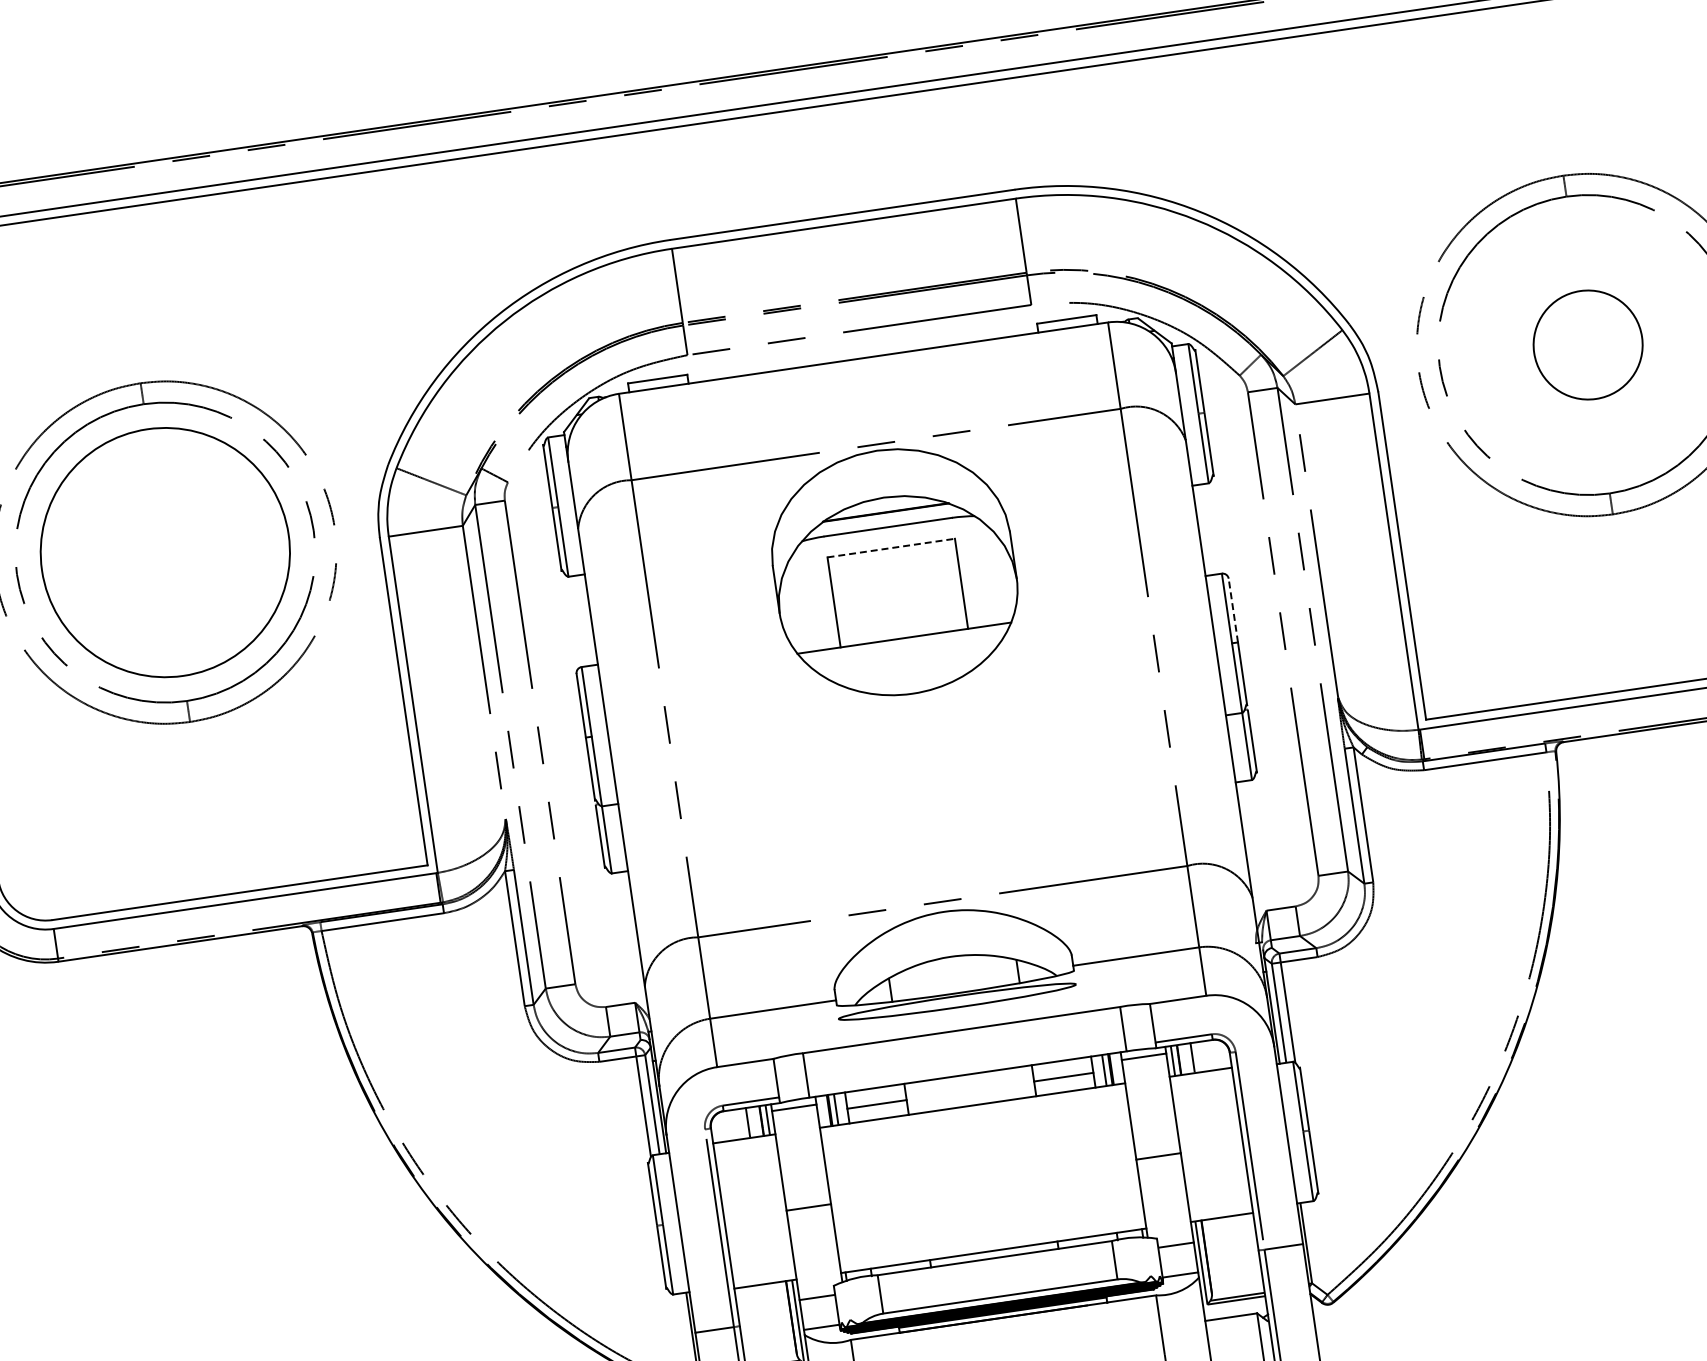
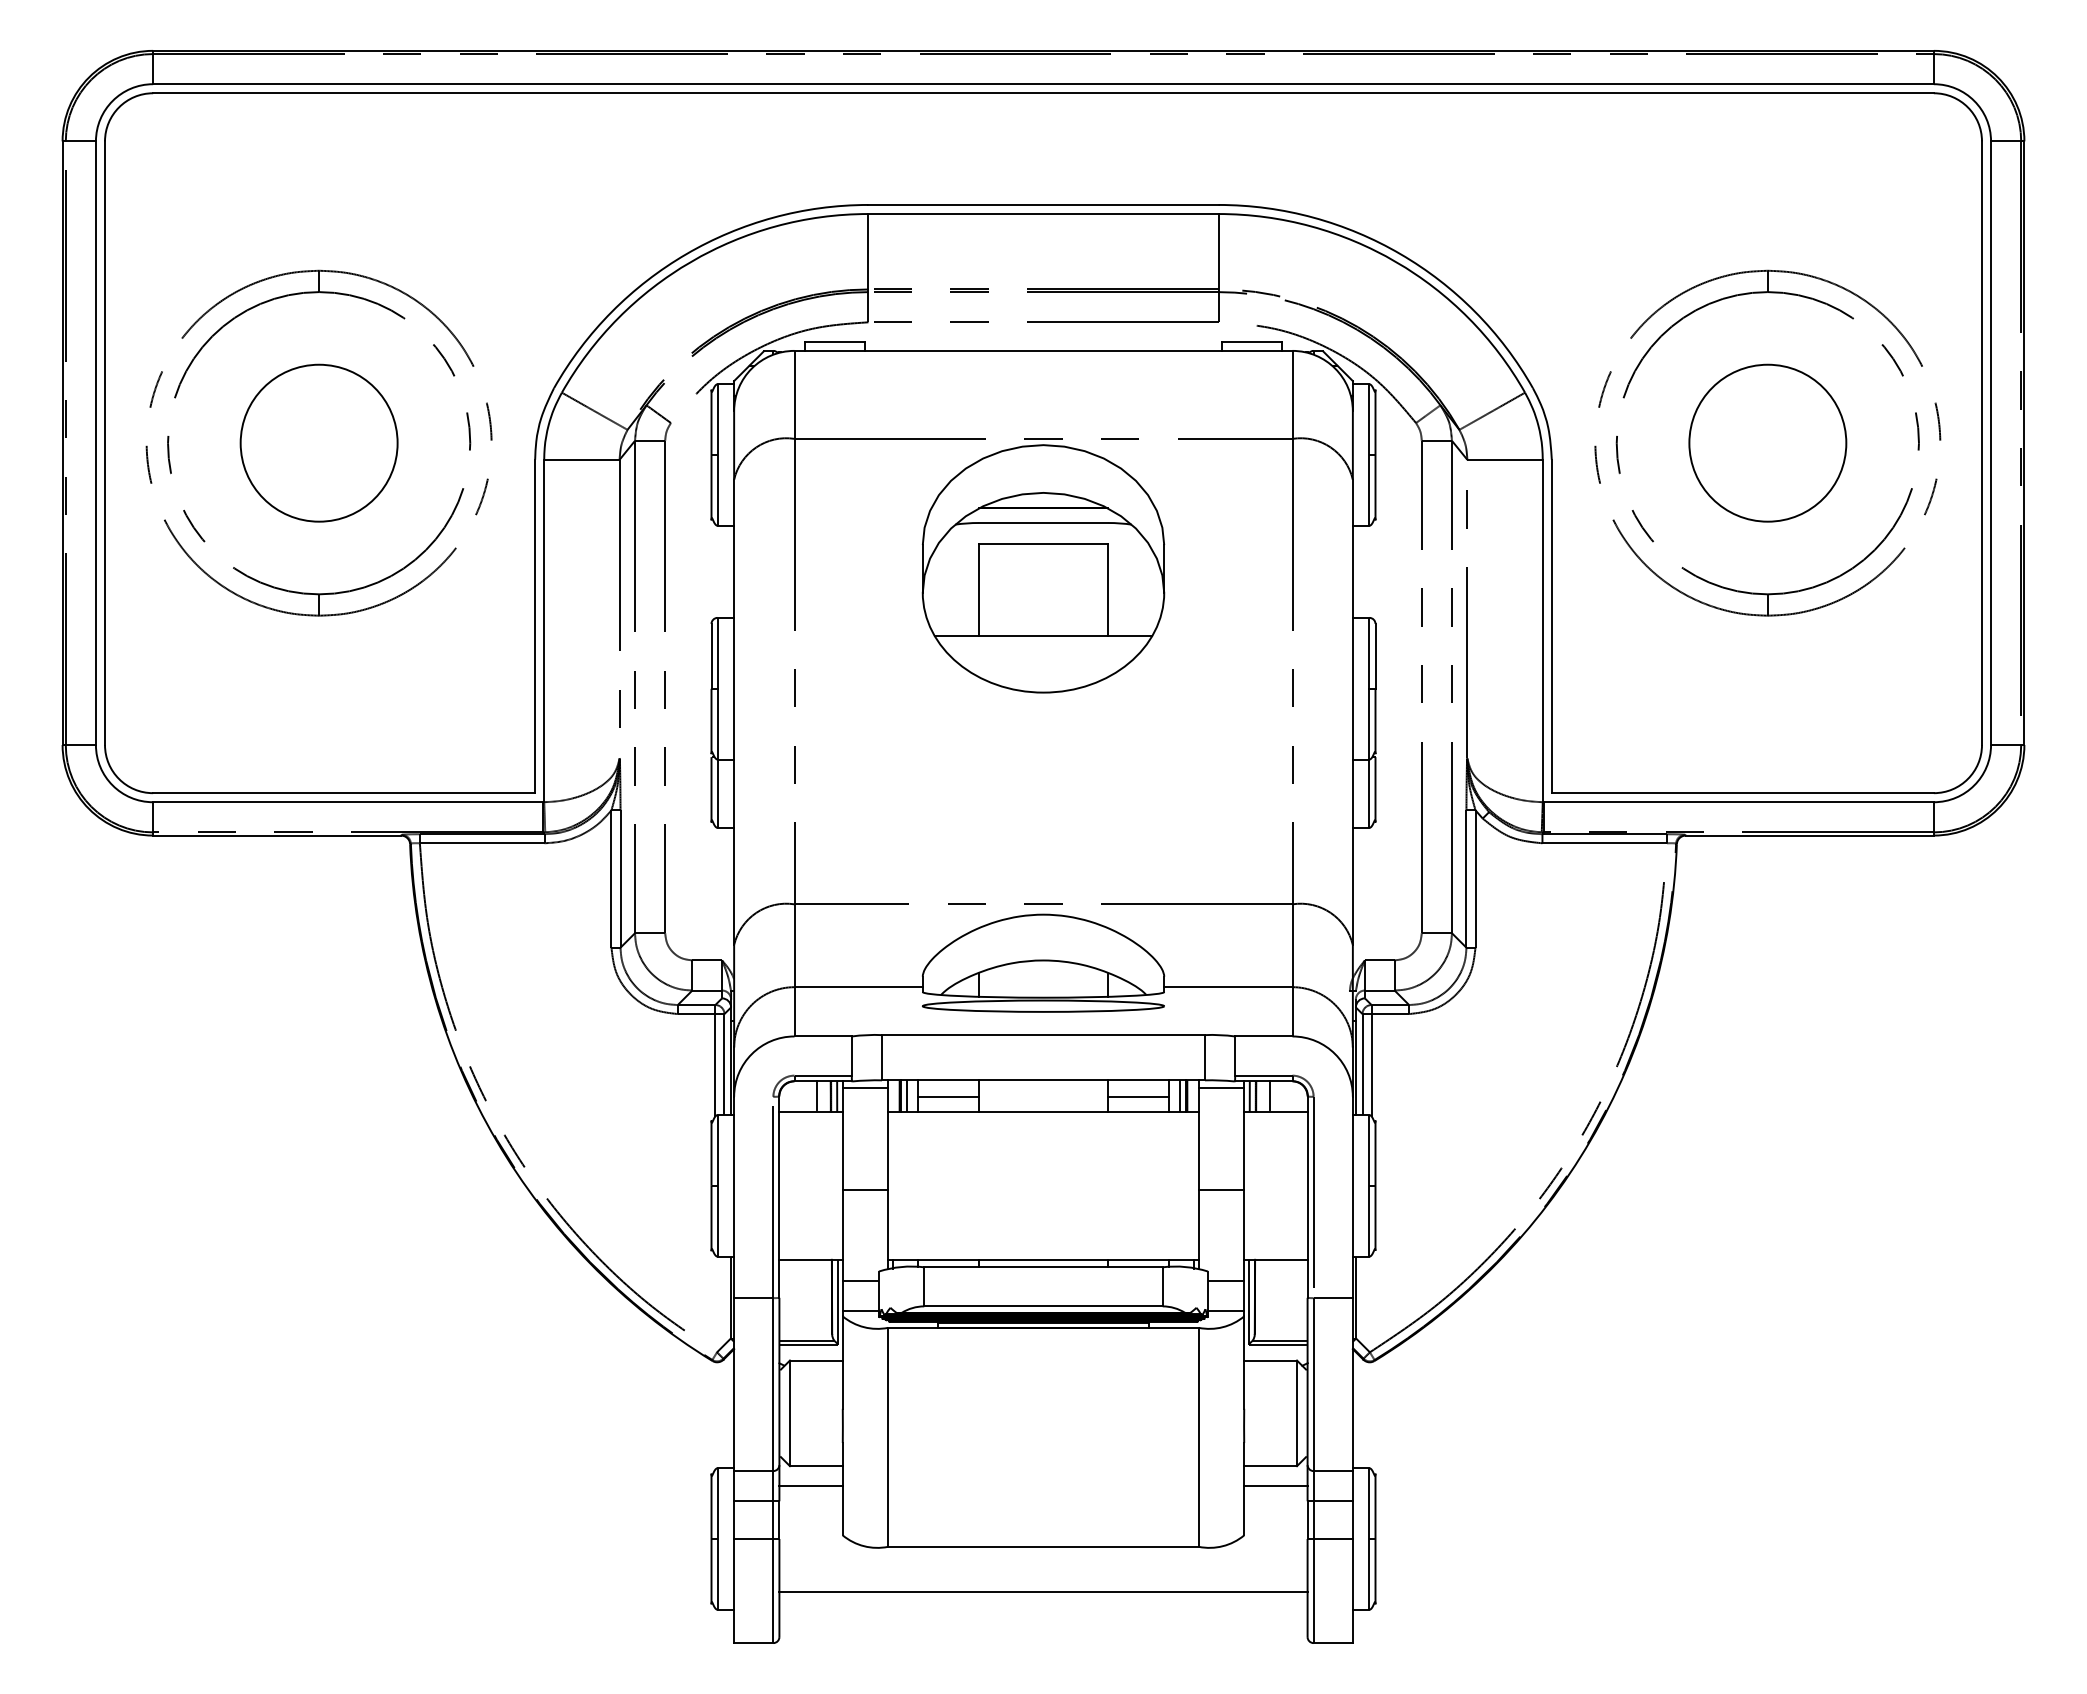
circle: (1587, 344) -> (1767, 442), size x1.43
line: (891, 548) -> (1043, 544), dashed -> solid
circle: (164, 551) -> (318, 442), size x0.62
line: (1233, 609) -> (1375, 655), dashed -> solid

